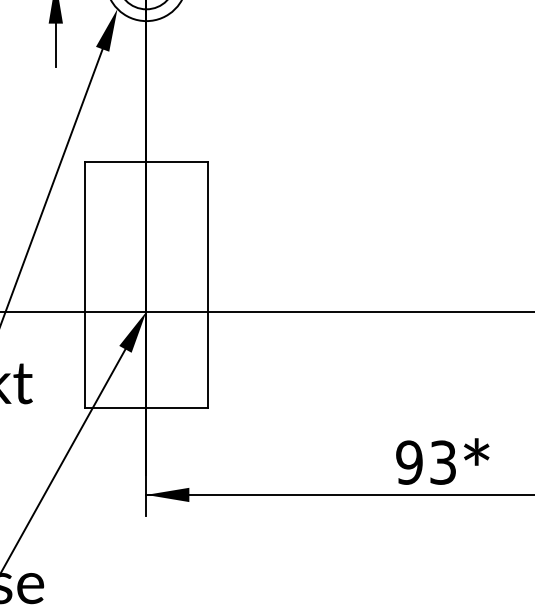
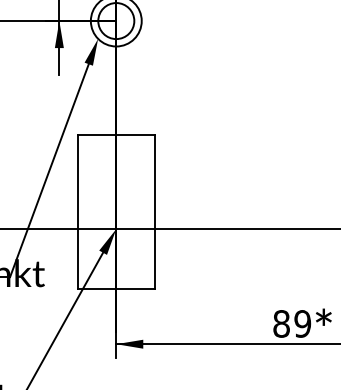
text: (426, 461) -> (292, 323), 93 -> 89

